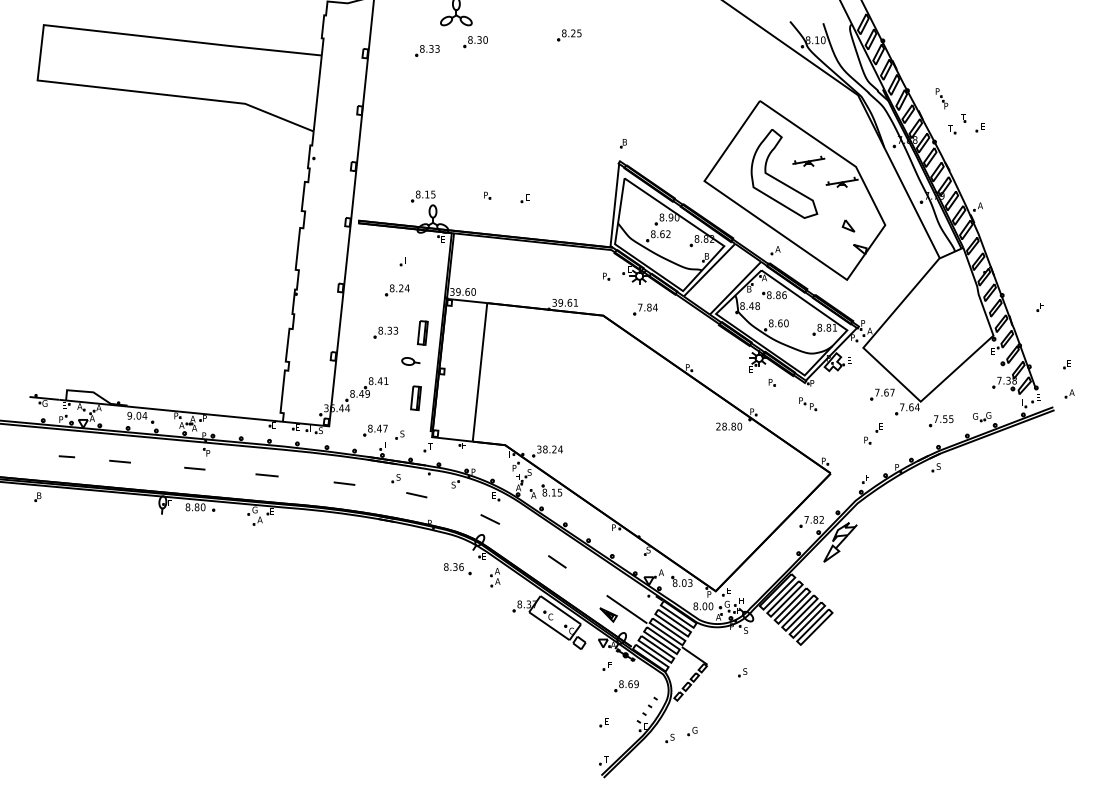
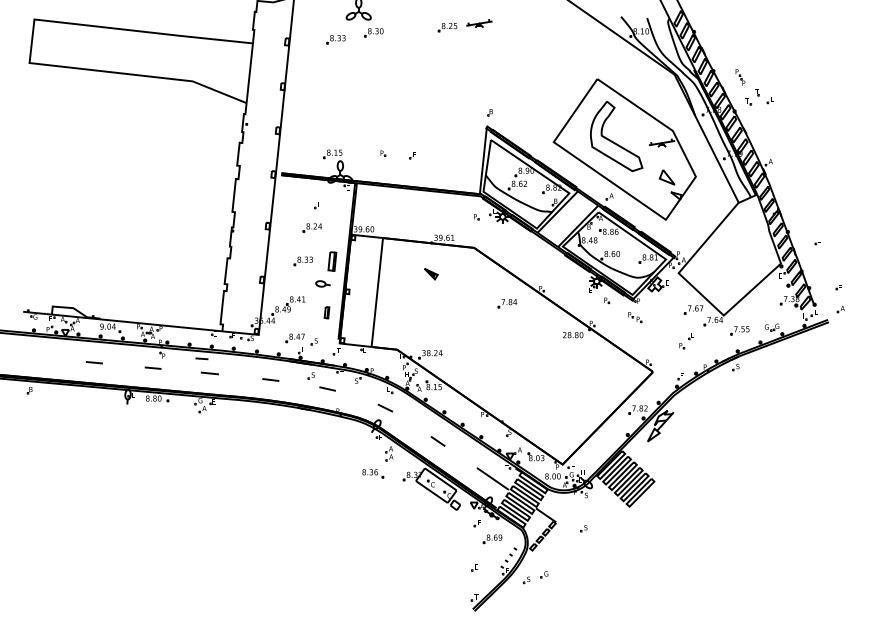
part: (808, 160) -> (479, 22), moved
part: (848, 225) -> (667, 177), size x1.6
part: (645, 309) -> (507, 303), moved
part: (415, 397) -> (326, 312), size x0.6
line: (66, 456) -> (201, 358), moved
part: (457, 569) -> (373, 474), moved
part: (608, 614) -> (431, 273), moved

